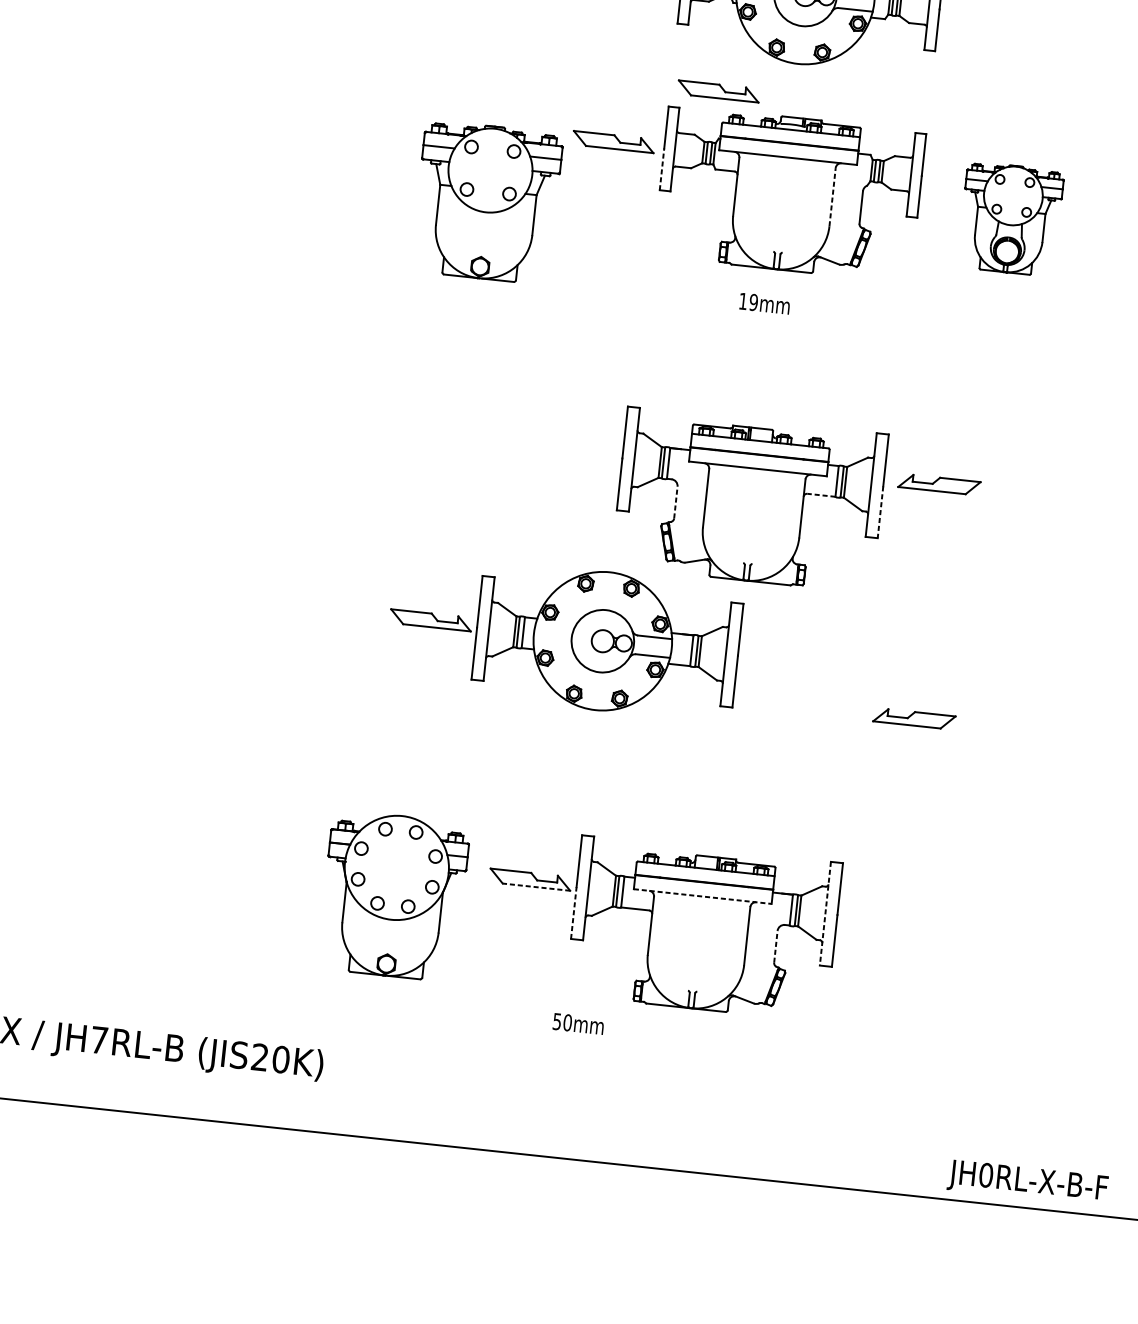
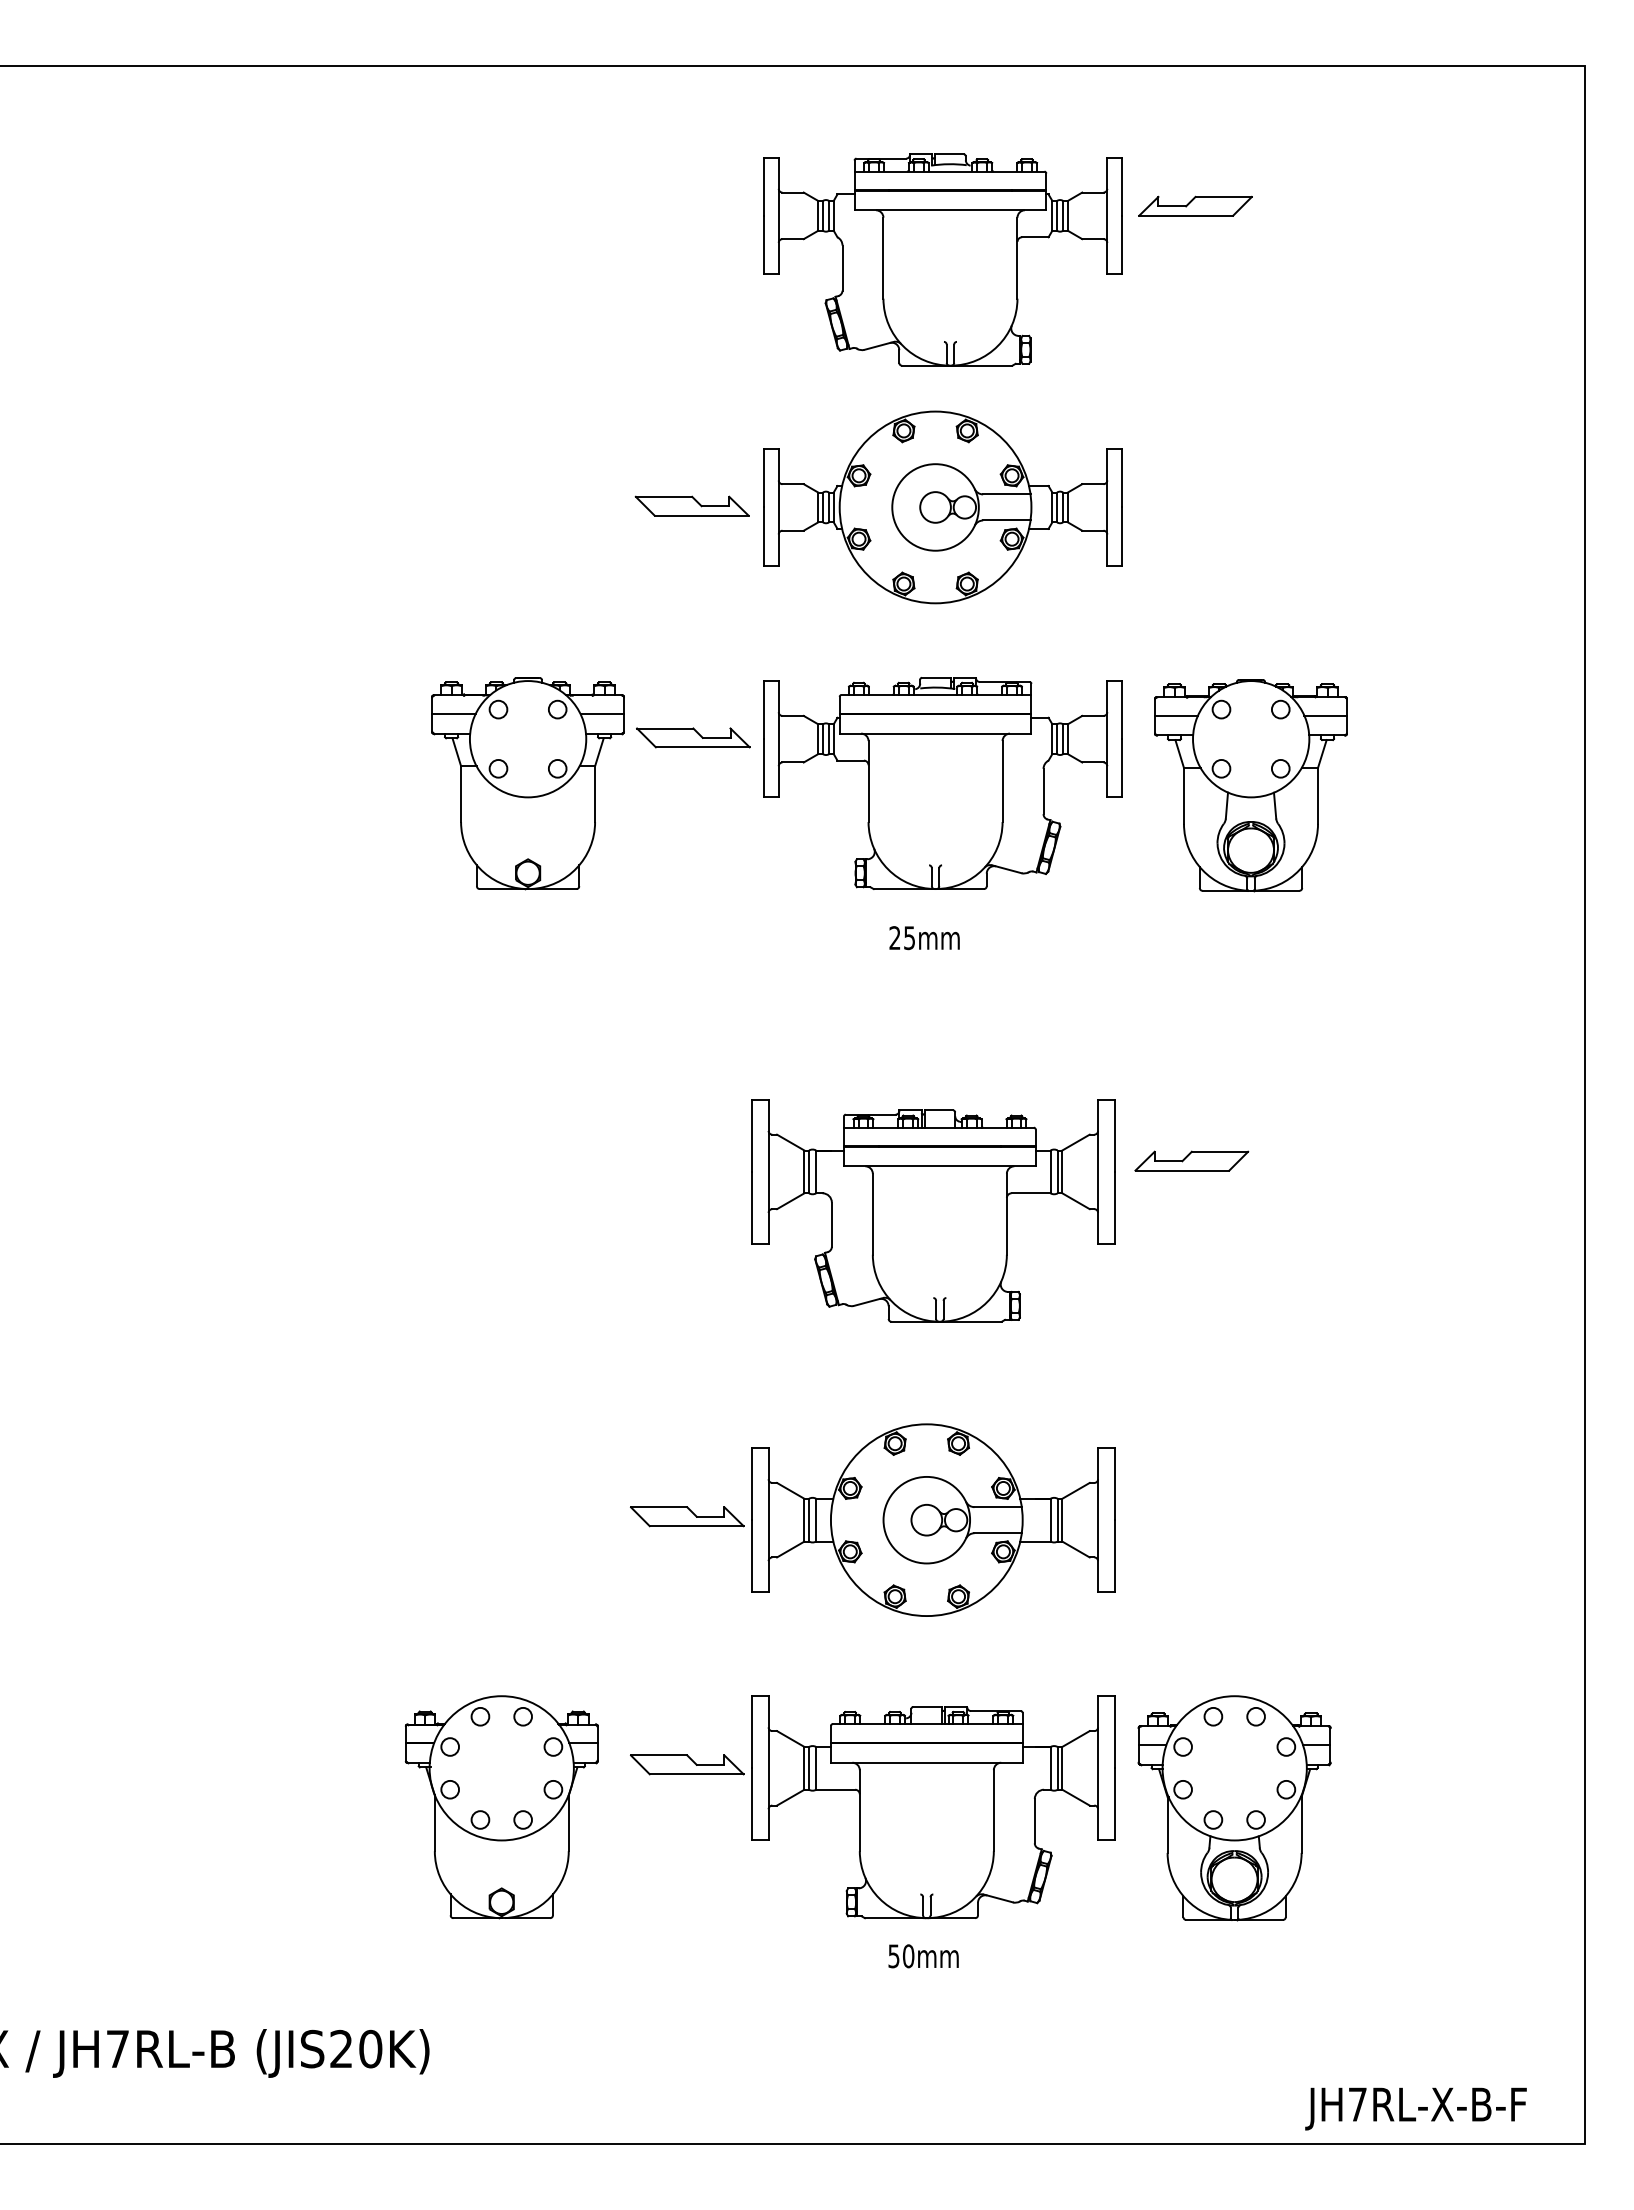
part: (718, 91) -> (830, 652), removed
line: (661, 168) -> (763, 767), dashed -> solid
line: (832, 197) -> (1002, 781), dashed -> solid
part: (486, 202) -> (527, 783), moved
part: (1010, 219) -> (1250, 785), size x1.43
text: (748, 301) -> (902, 937), 19mm -> 25mm
line: (821, 495) -> (1031, 1193), dashed -> solid
line: (675, 502) -> (831, 1224), dashed -> solid
line: (880, 512) -> (1114, 1208), dashed -> solid
part: (563, 636) -> (872, 1519), moved
part: (914, 718) -> (1191, 1486), removed
line: (536, 887) -> (696, 1774), dashed -> solid
line: (702, 896) -> (926, 1762), dashed -> solid
line: (573, 912) -> (751, 1803), dashed -> solid
line: (825, 913) -> (1098, 1768), dashed -> solid
line: (775, 946) -> (1034, 1820), dashed -> solid
part: (920, 953) -> (1234, 1808), added
text: (578, 1024) -> (923, 1956), moved
text: (986, 1175) -> (1357, 2104), JH0RL-X-B-F -> JH7RL-X-B-F

